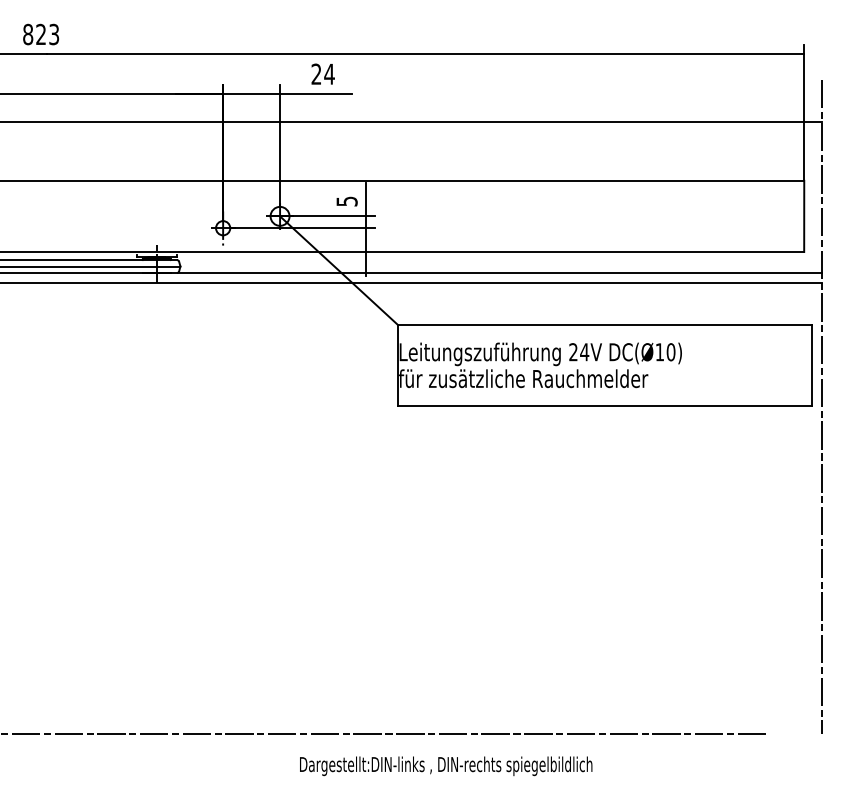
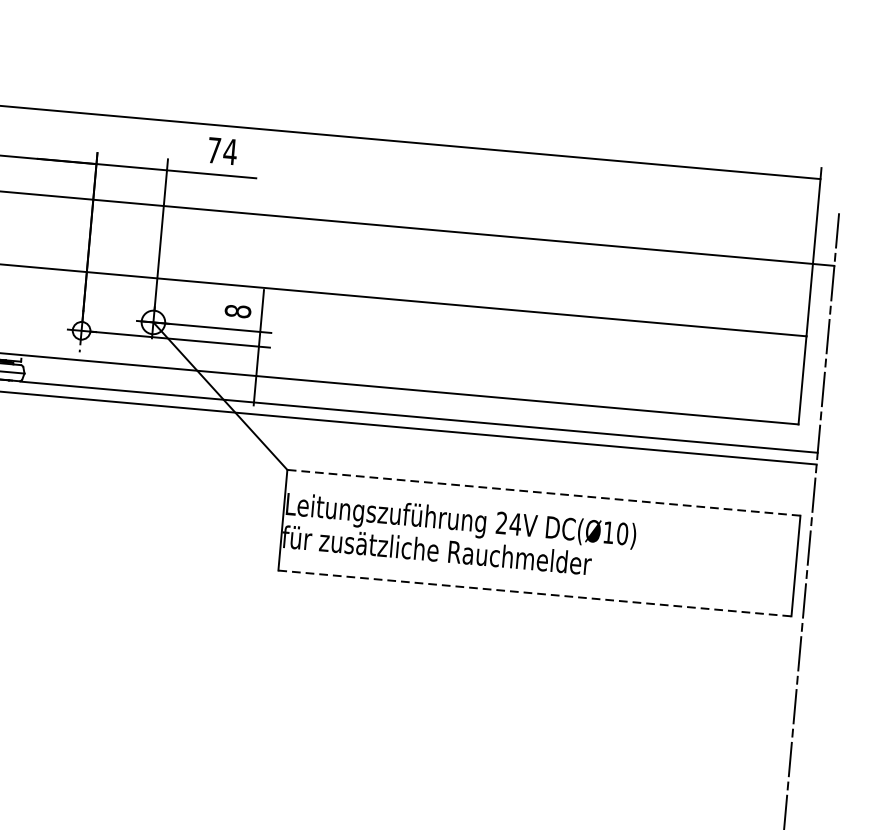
text: (316, 73) -> (214, 149), 24 -> 74
text: (346, 201) -> (237, 311), 5 -> 8
line: (604, 324) -> (543, 492), solid -> dashed
line: (605, 406) -> (535, 593), solid -> dashed

